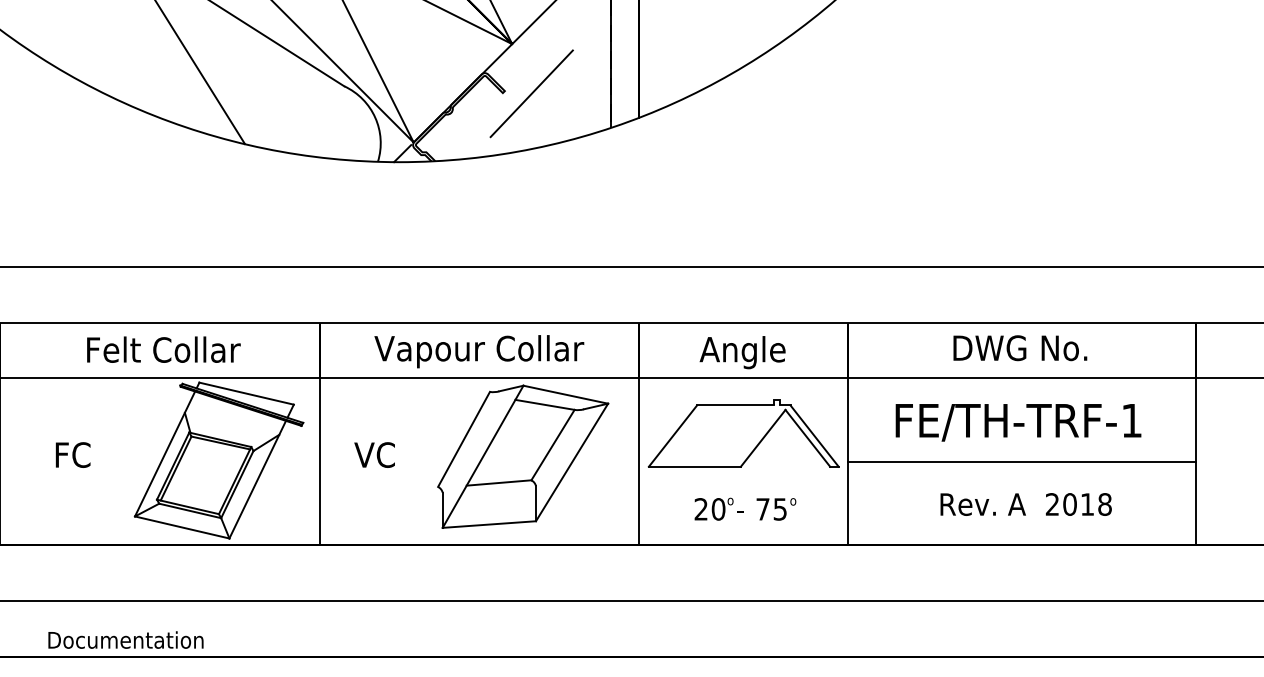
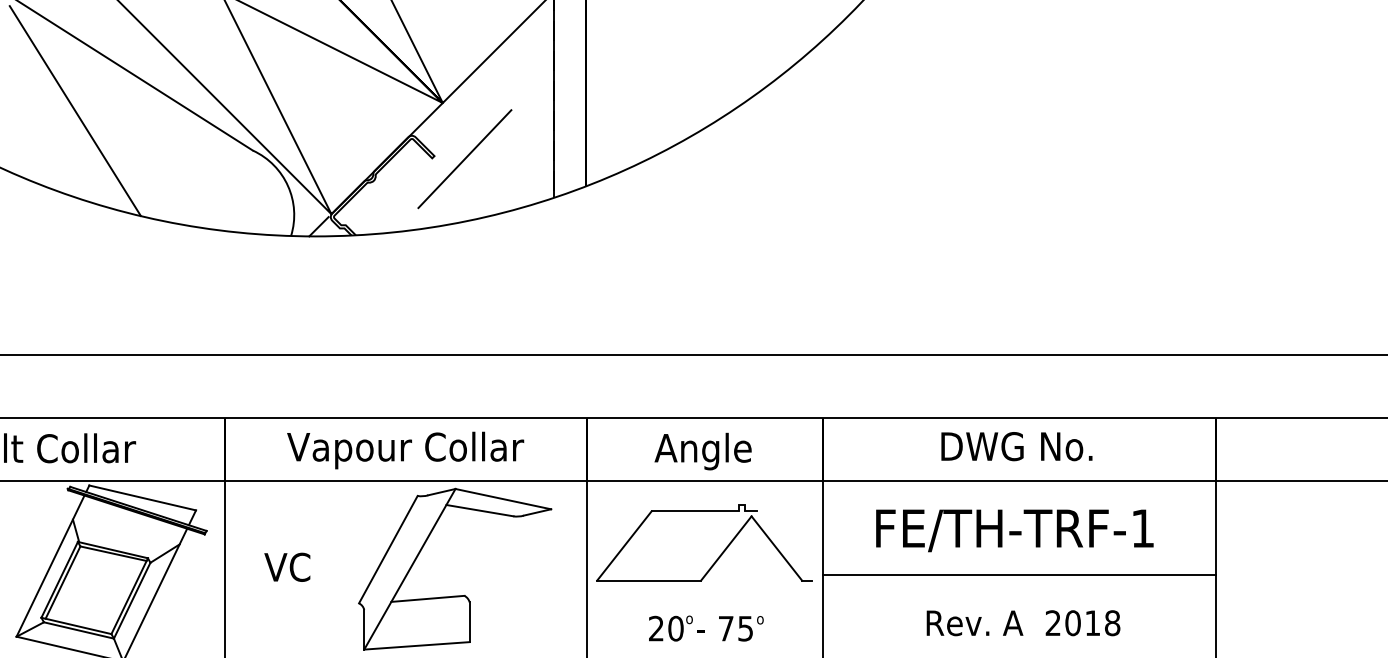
line: (814, 435) -> (784, 545), removed
line: (552, 444) -> (488, 555), removed
line: (572, 462) -> (510, 575), removed

